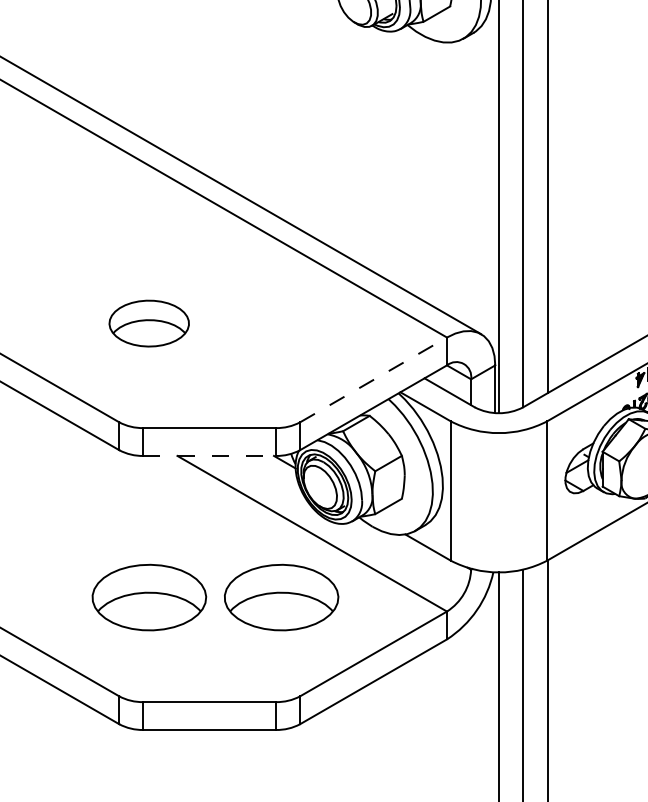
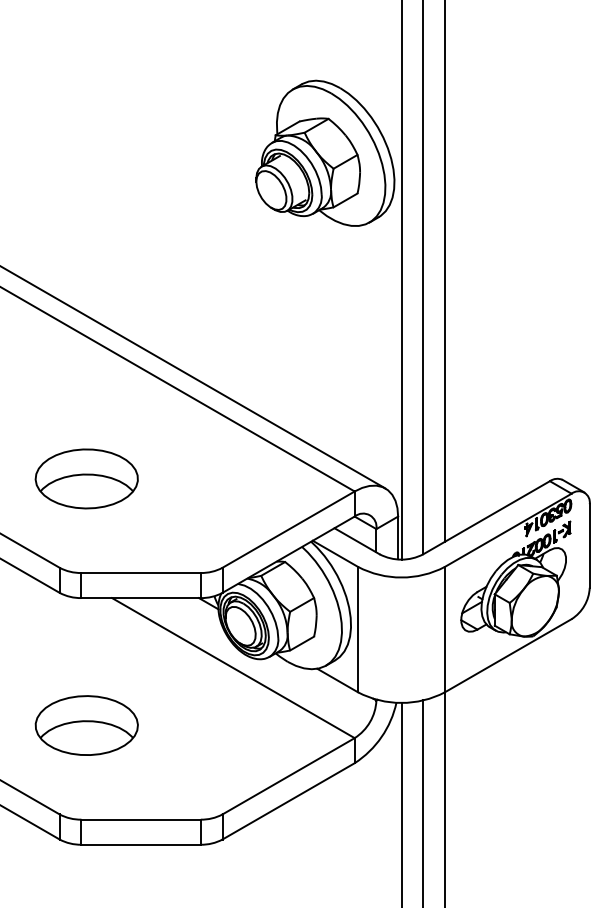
part: (149, 323) -> (86, 478), size x1.43
line: (374, 379) -> (289, 529), dashed -> solid
line: (210, 456) -> (141, 598), dashed -> solid
part: (281, 597) -> (205, 725), removed

